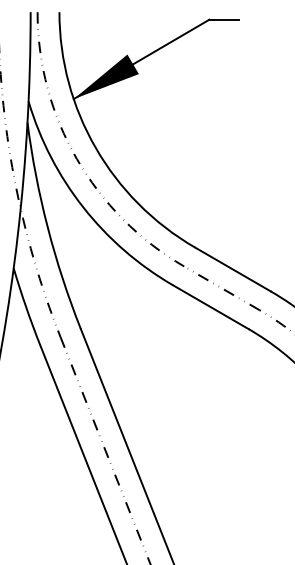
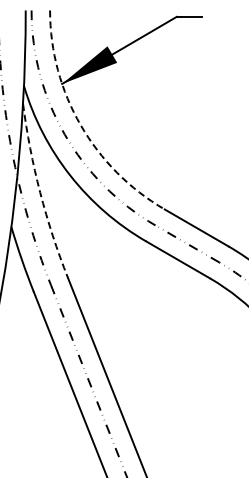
arc: (95, 148) -> (80, 125), solid -> dashed
arc: (48, 227) -> (40, 192), solid -> dashed

